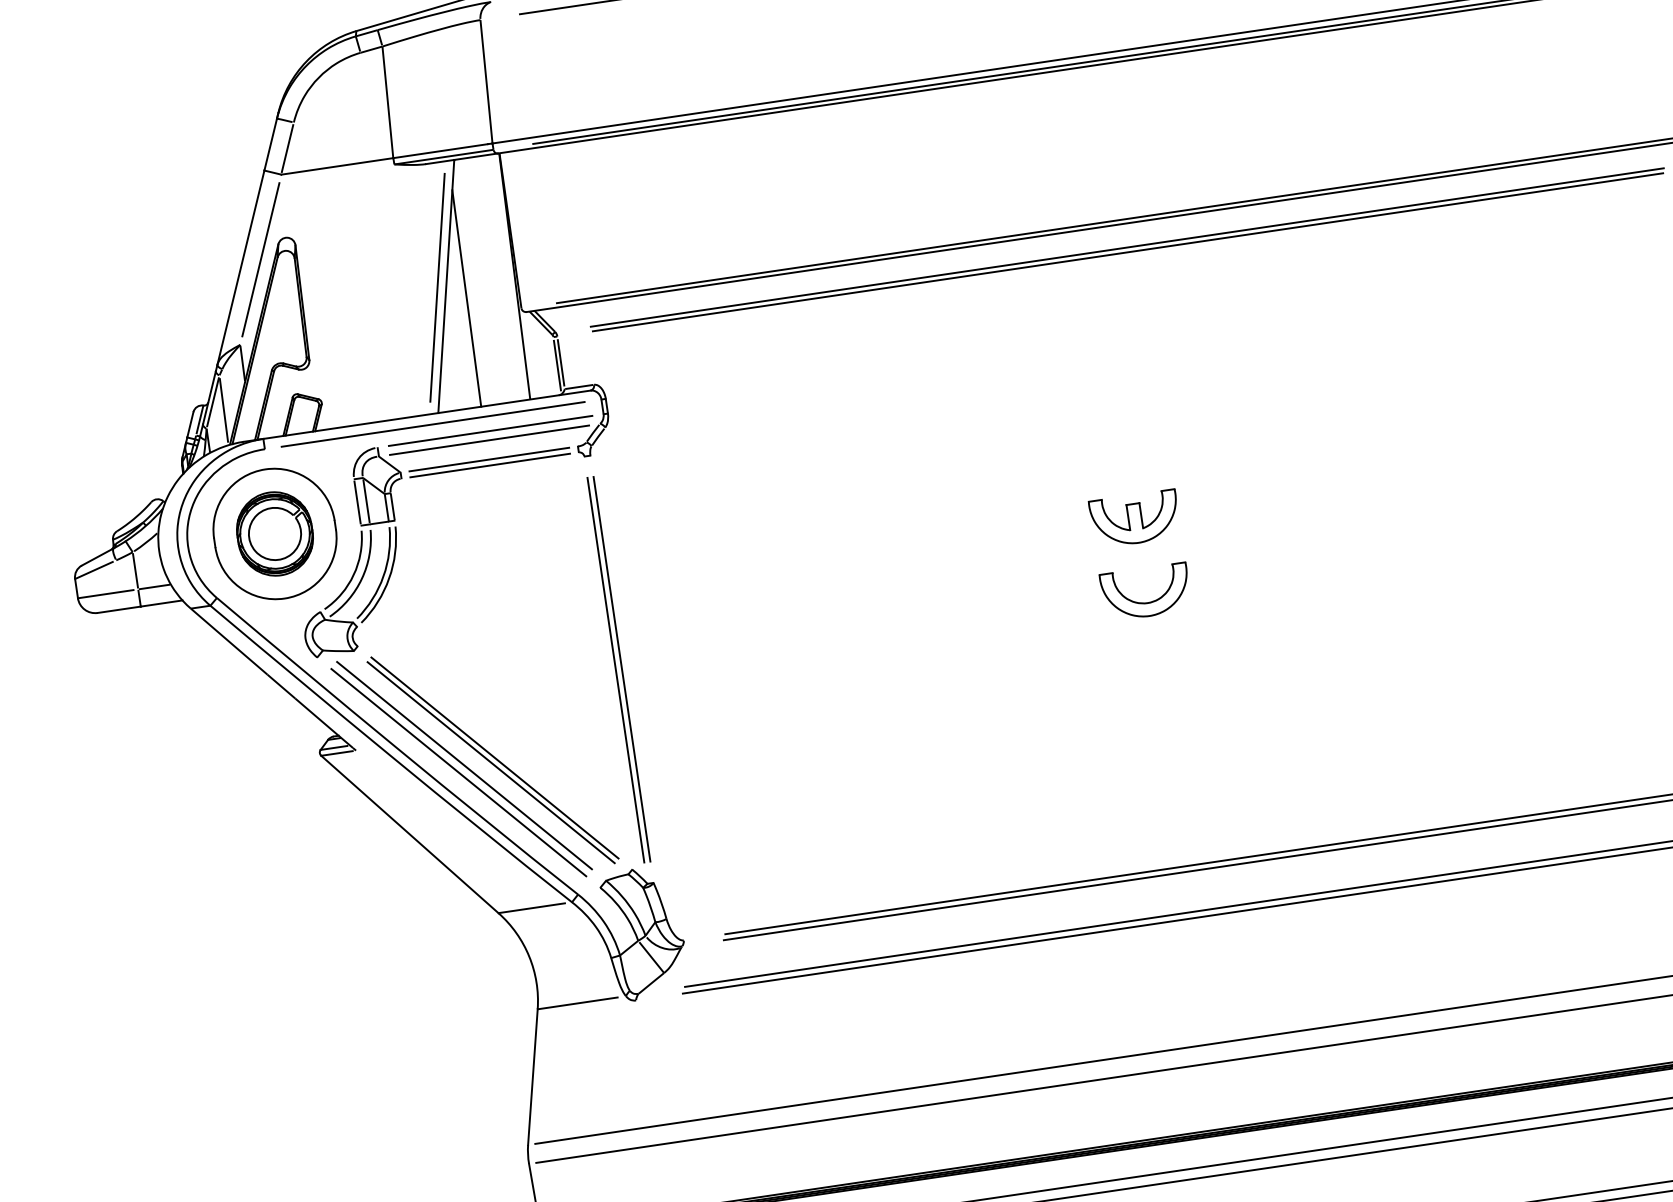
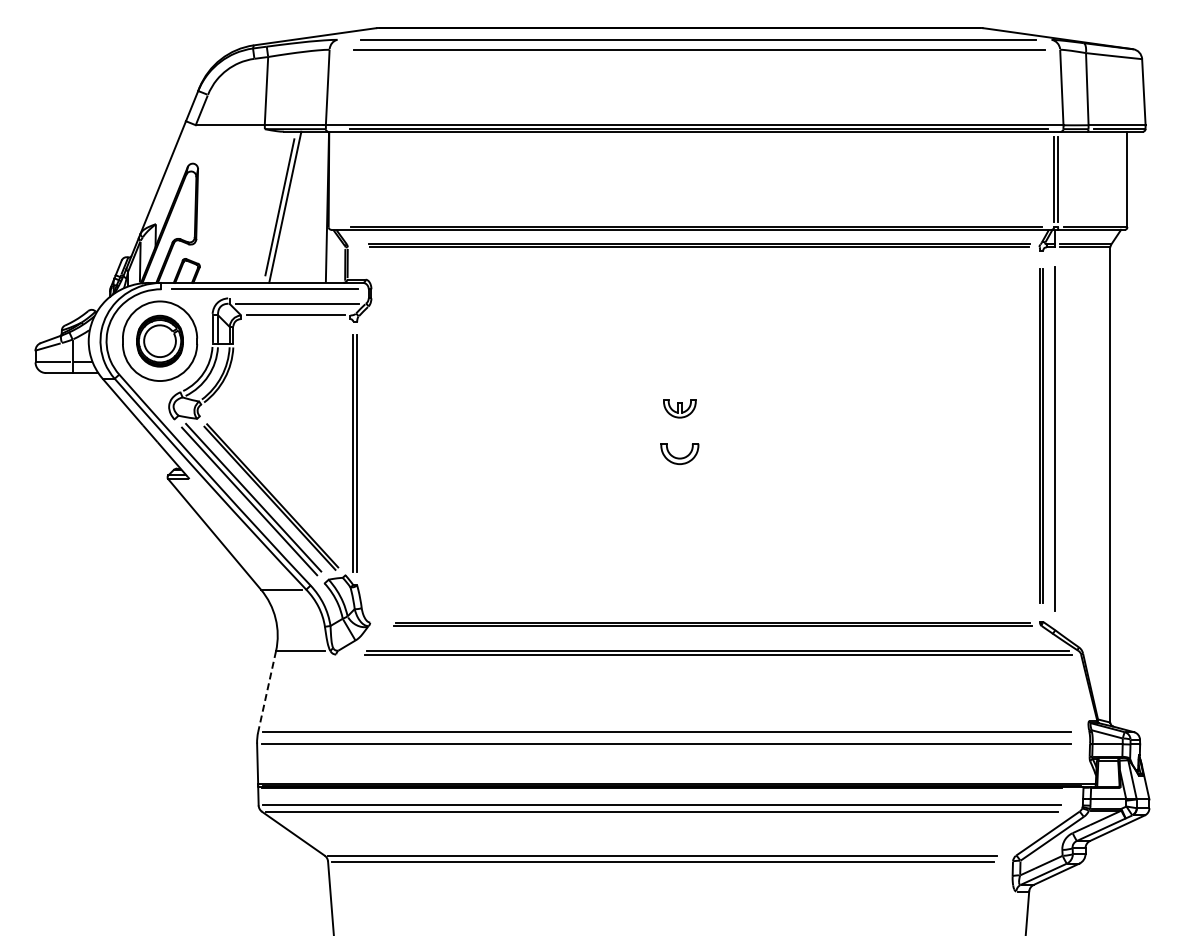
line: (260, 259) -> (175, 174), removed
line: (466, 297) -> (296, 215), removed
line: (489, 431) -> (298, 298), removed
line: (489, 466) -> (295, 319), removed
part: (1134, 518) -> (679, 408), size x0.6
part: (1145, 591) -> (679, 453), size x0.7
line: (533, 1078) -> (267, 692), solid -> dashed

